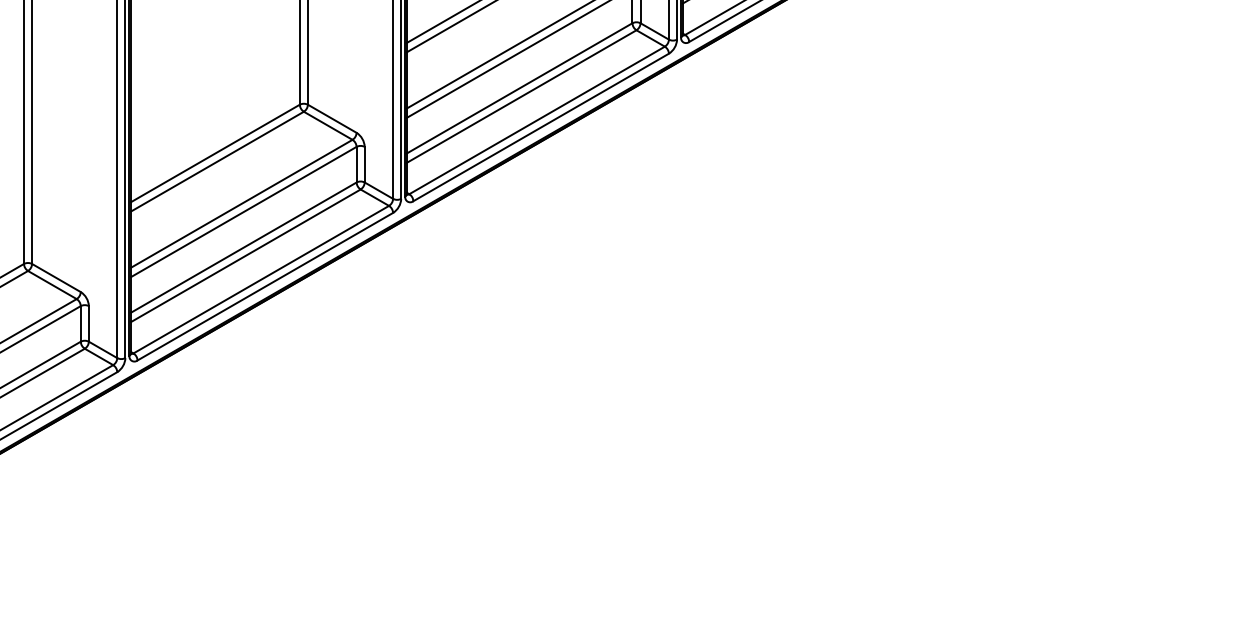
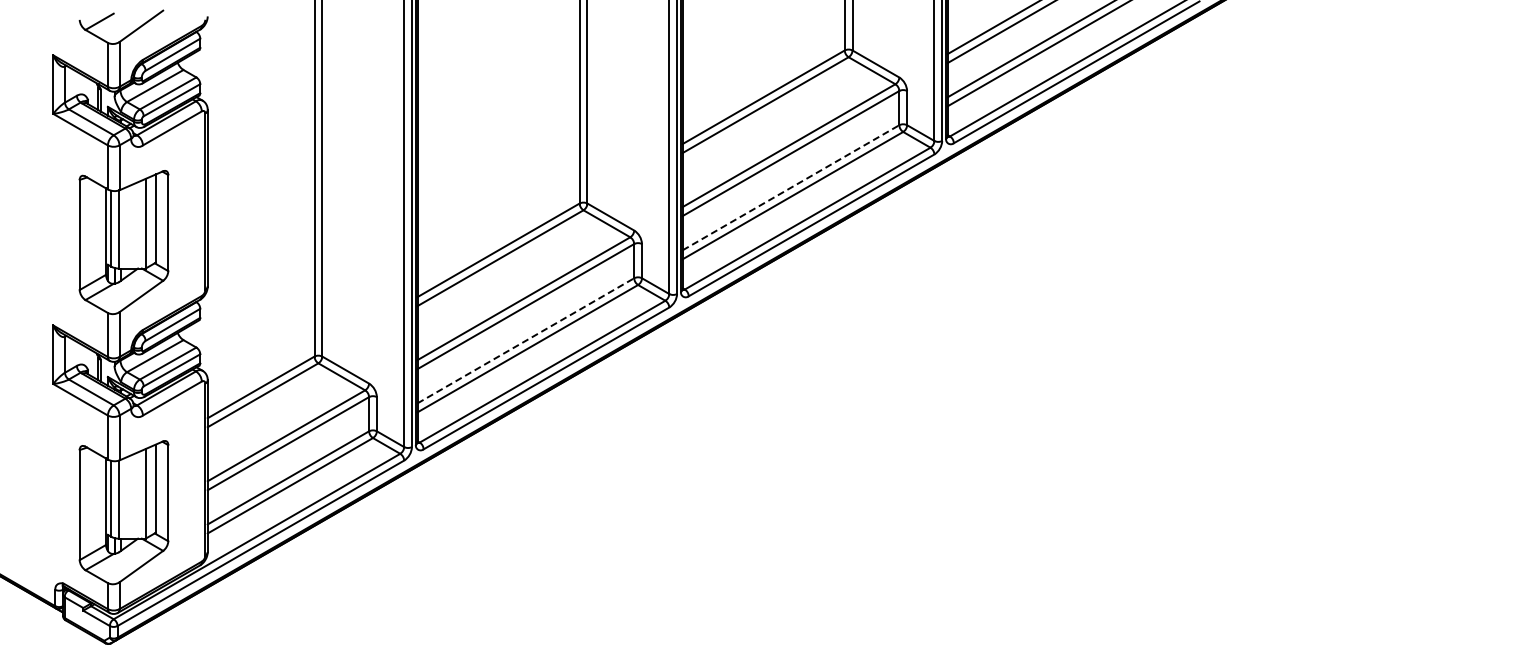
line: (520, 88) -> (791, 187), solid -> dashed
line: (244, 247) -> (526, 340), solid -> dashed

